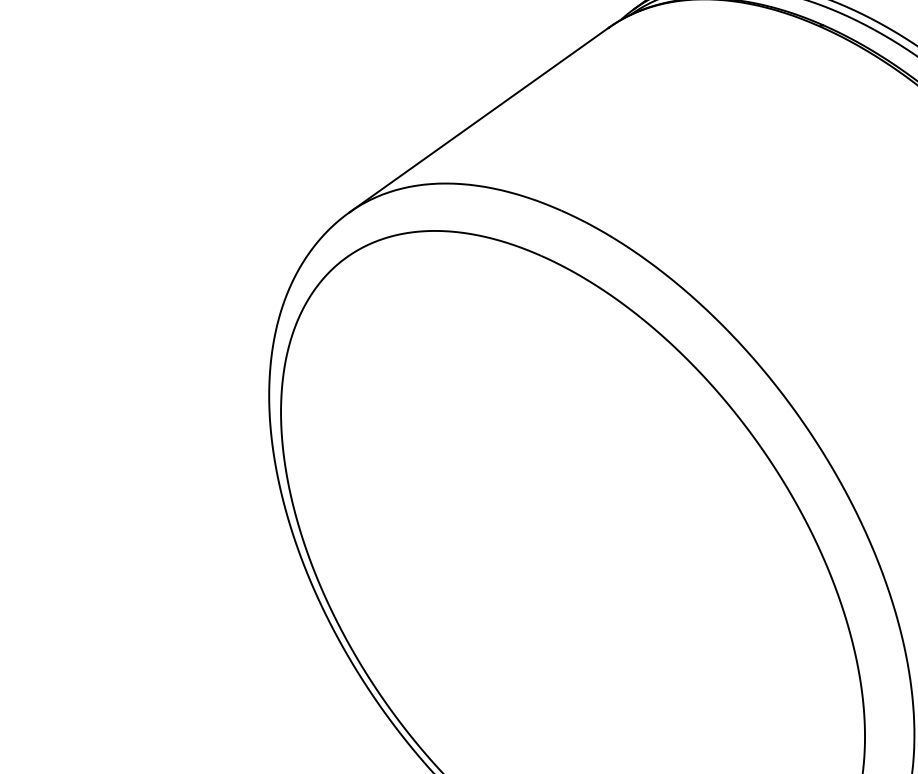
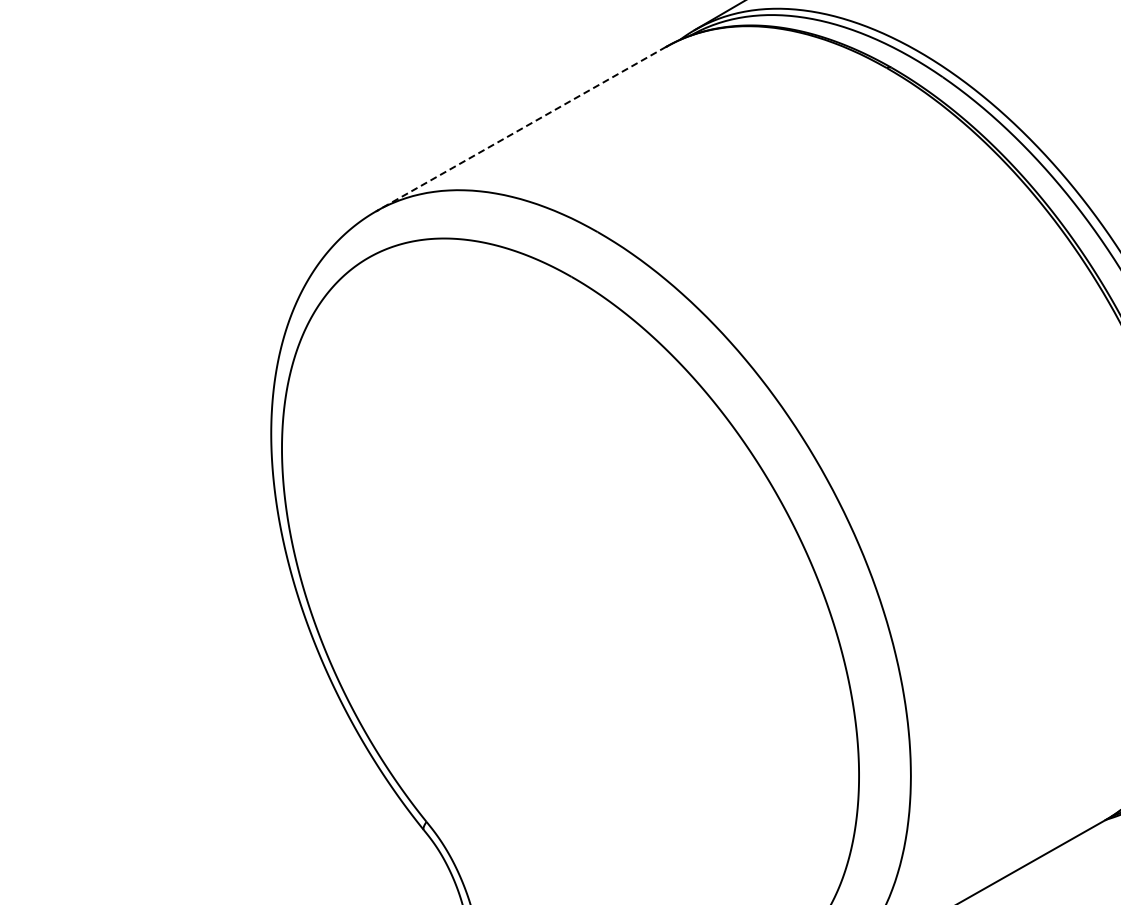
line: (479, 120) -> (521, 129), solid -> dashed

